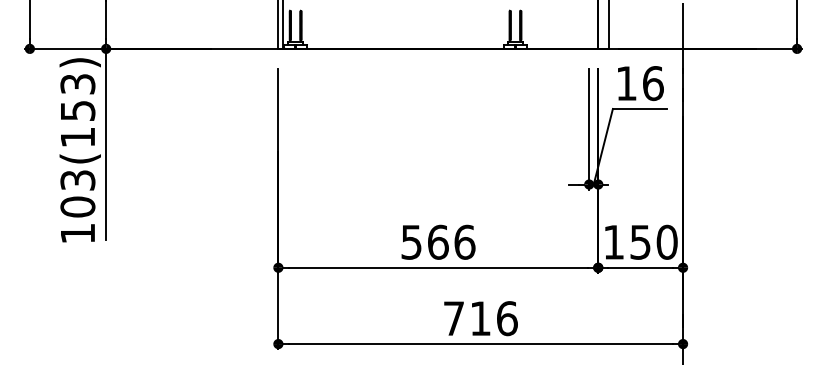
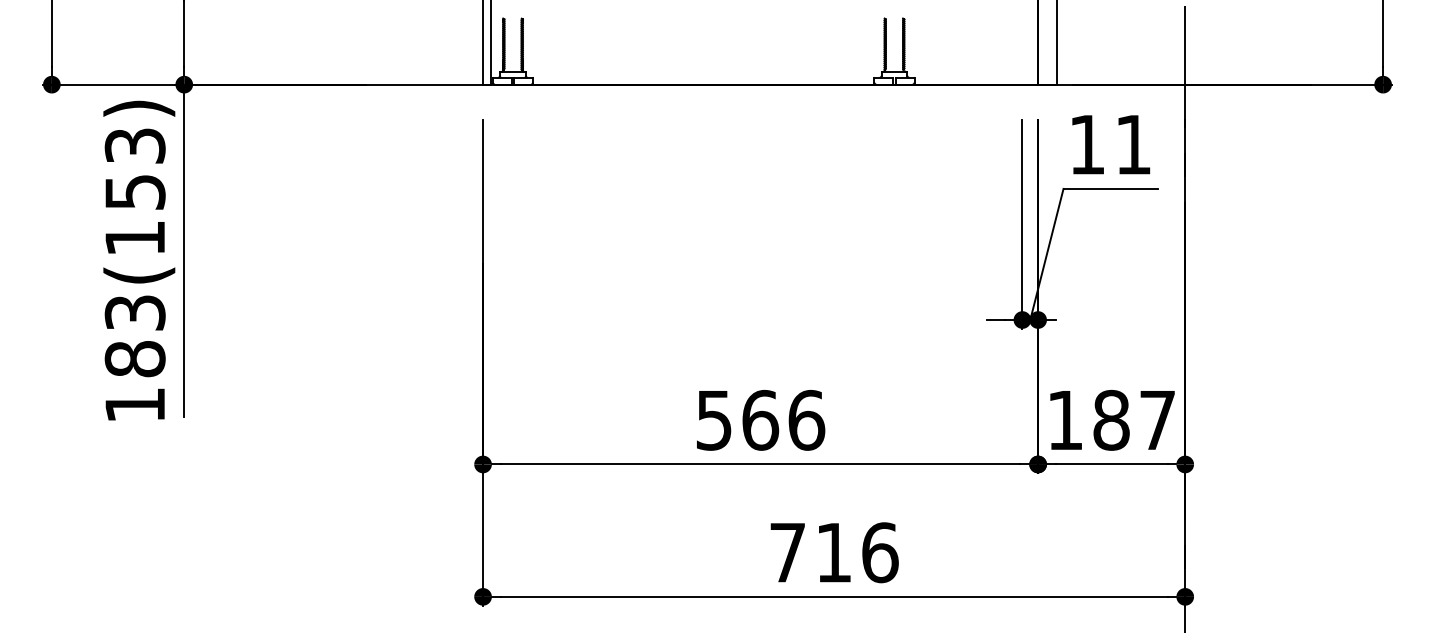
text: (653, 83) -> (1133, 144), 16 -> 11
text: (77, 206) -> (134, 358), 103(153) -> 183(153)
text: (653, 241) -> (1133, 418), 150 -> 187

